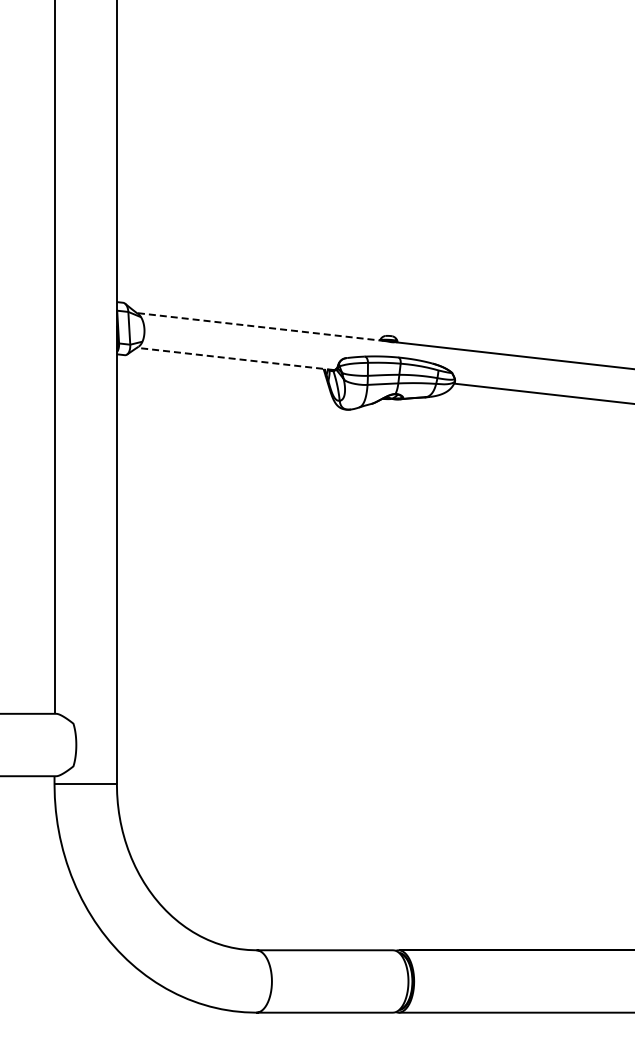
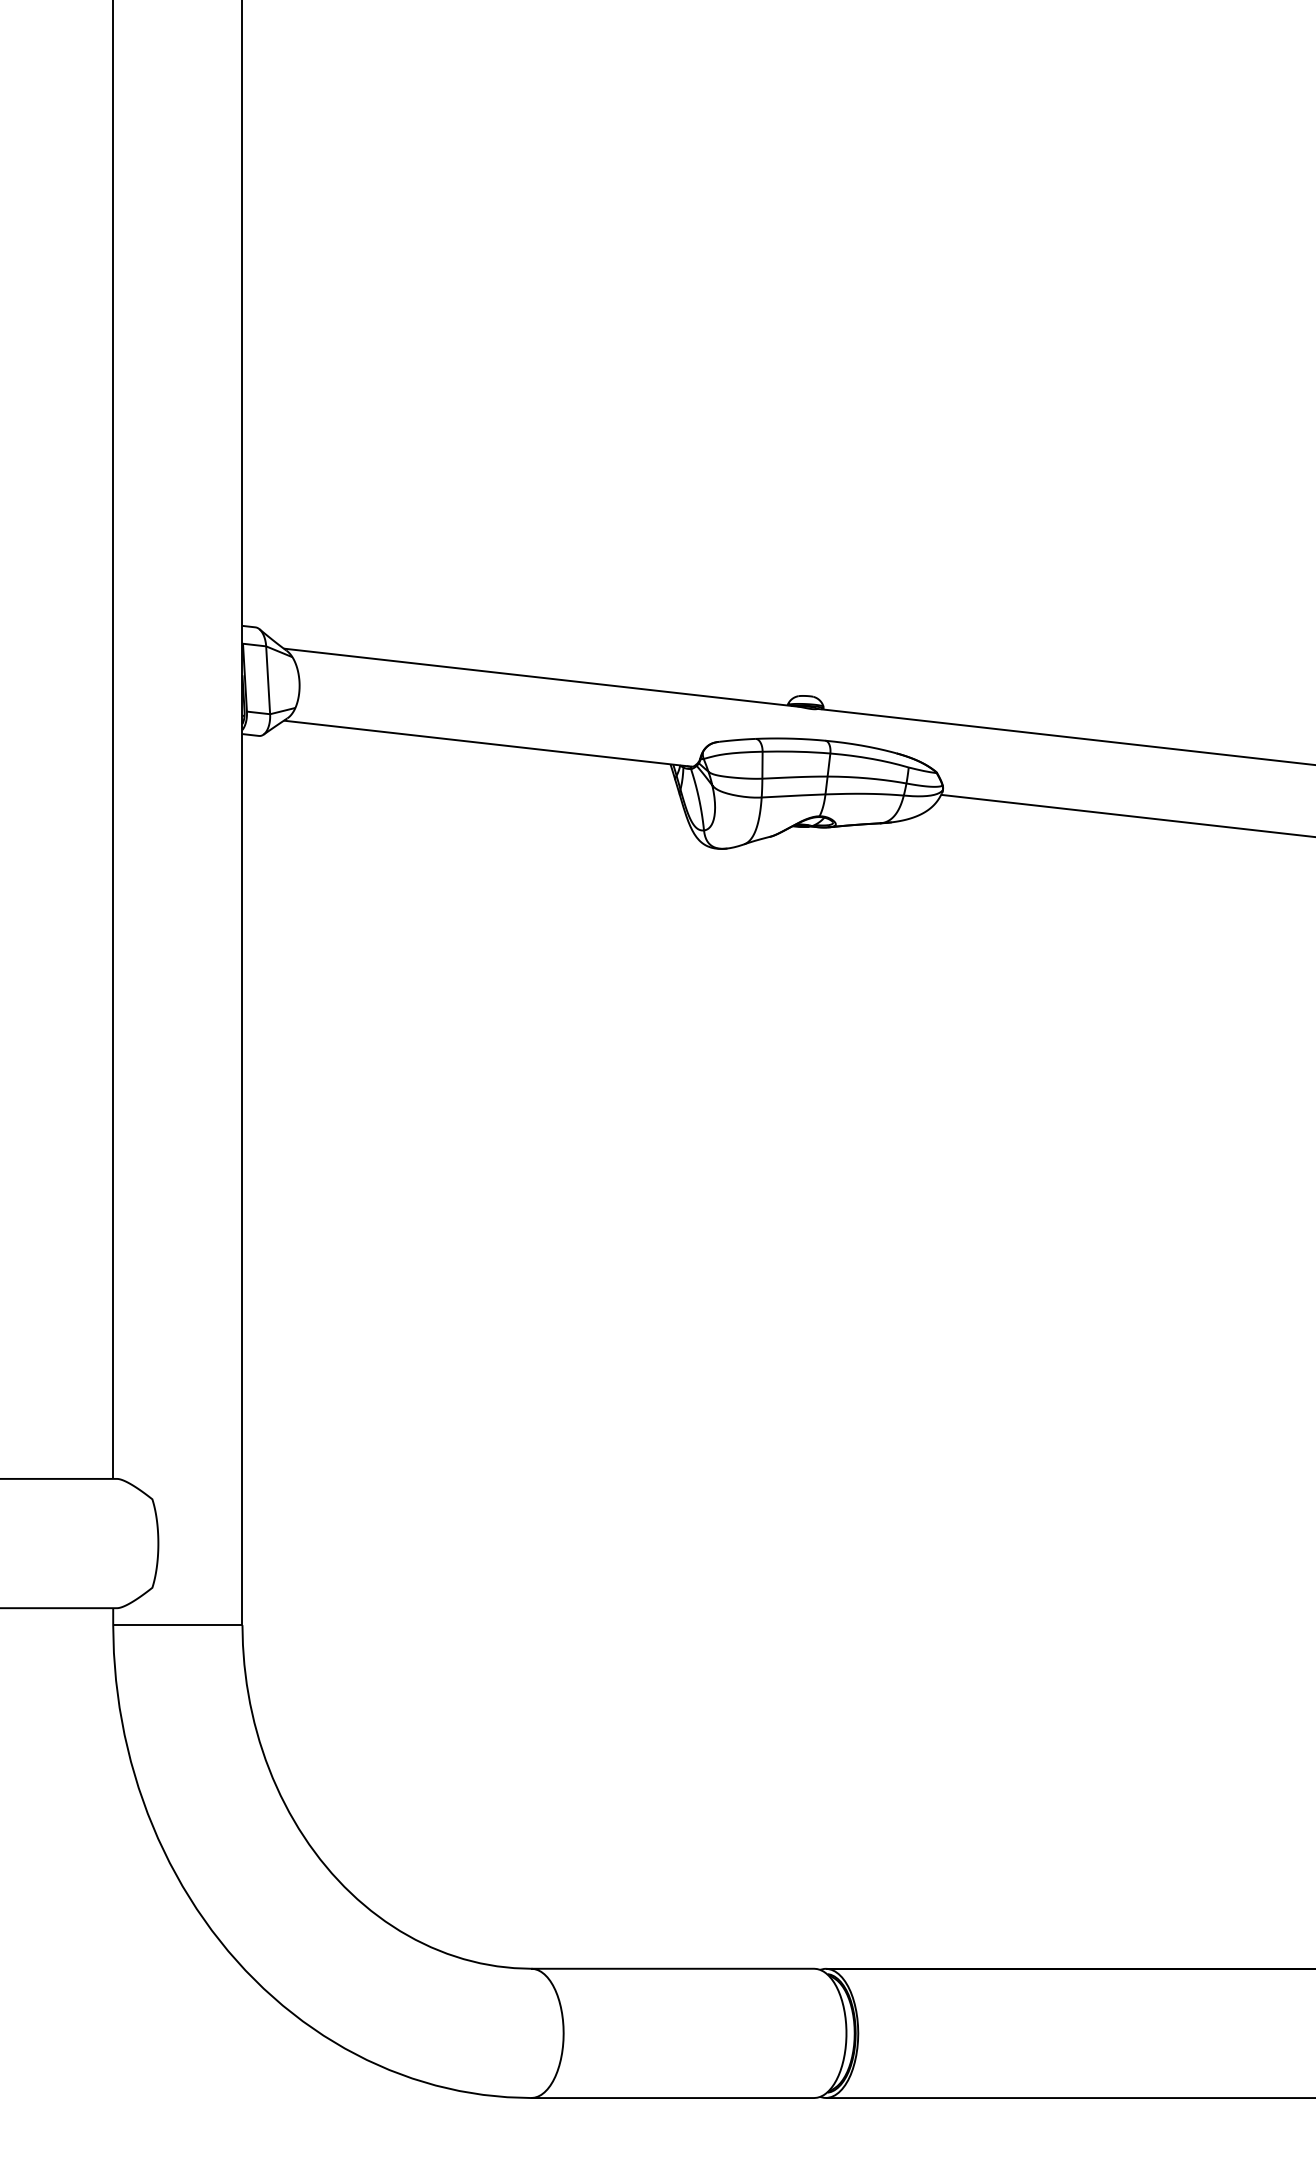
line: (260, 327) -> (539, 678), dashed -> solid
line: (234, 358) -> (486, 742), dashed -> solid

